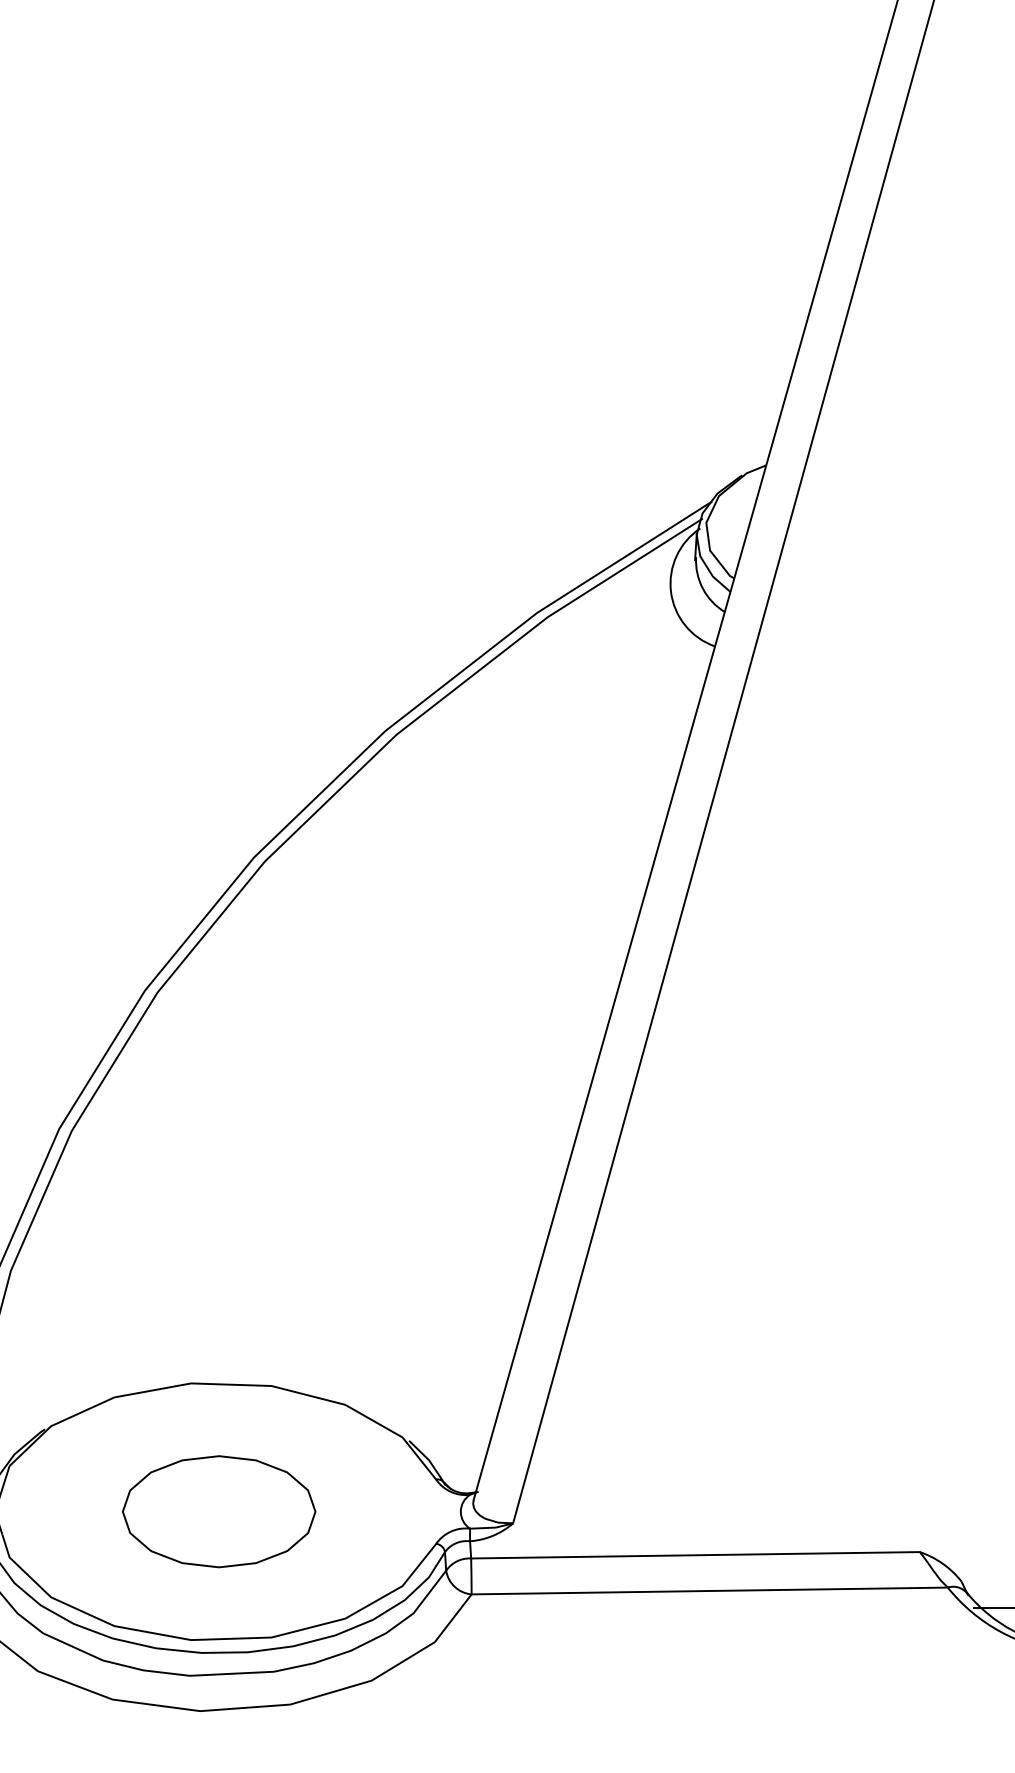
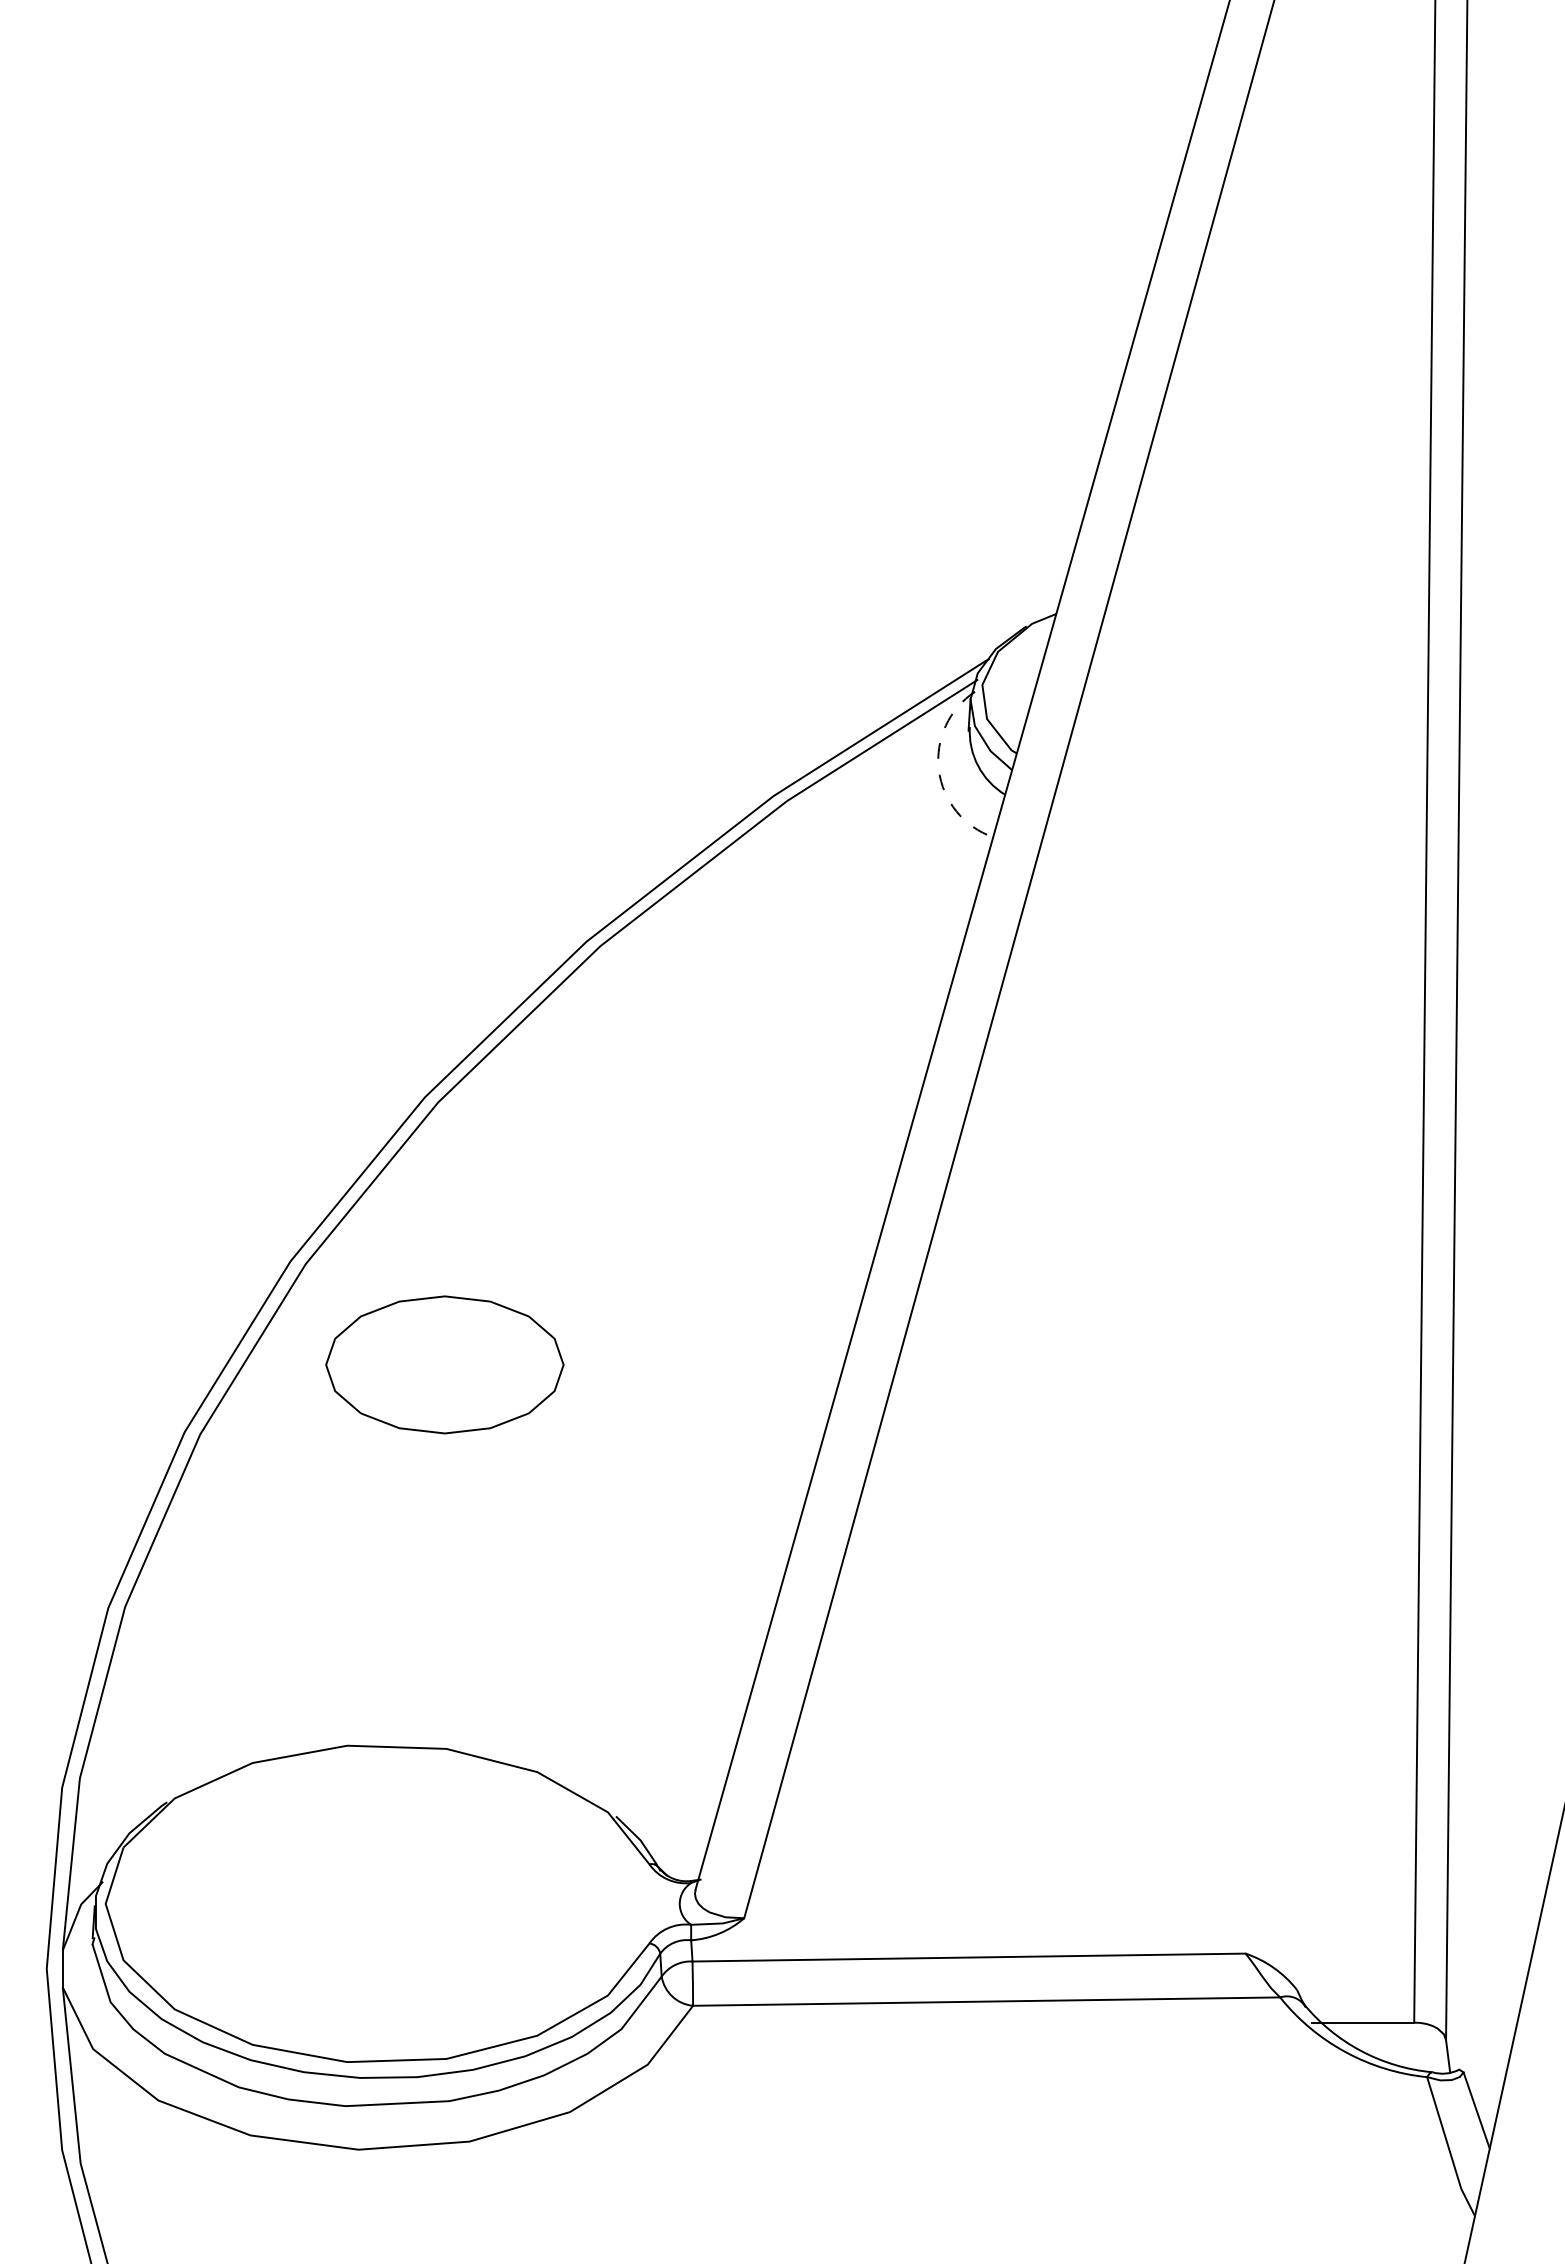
arc: (670, 592) -> (938, 770), solid -> dashed
part: (218, 1511) -> (444, 1364), moved

